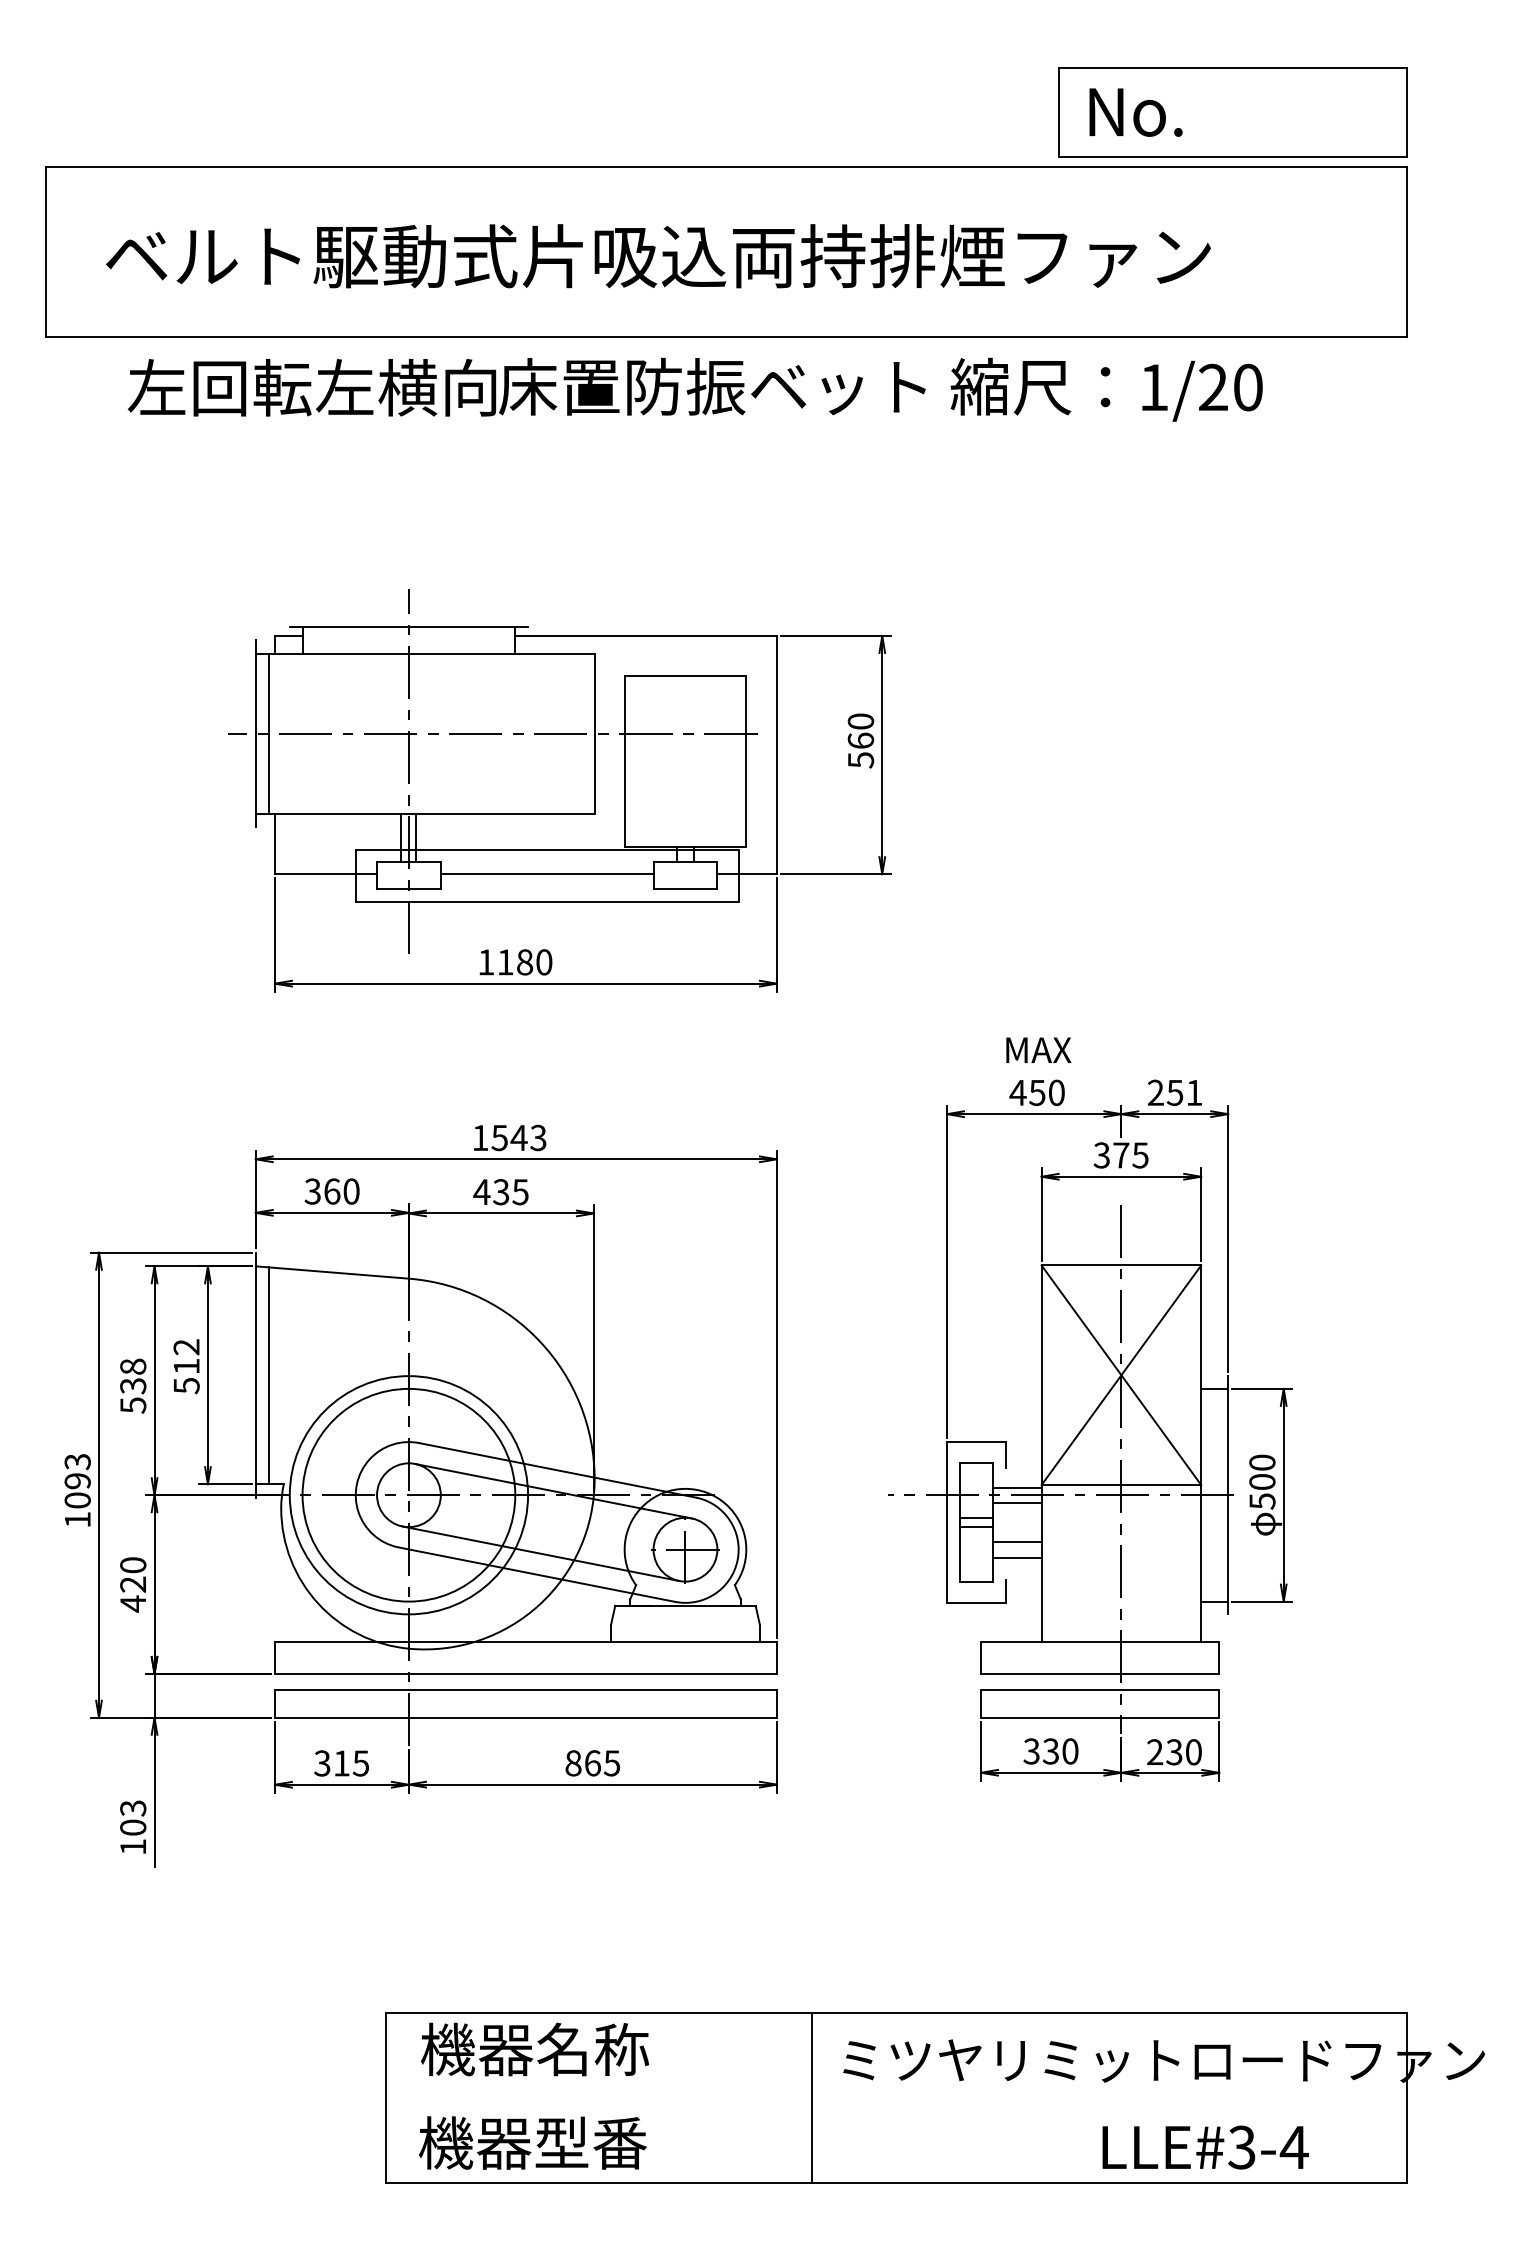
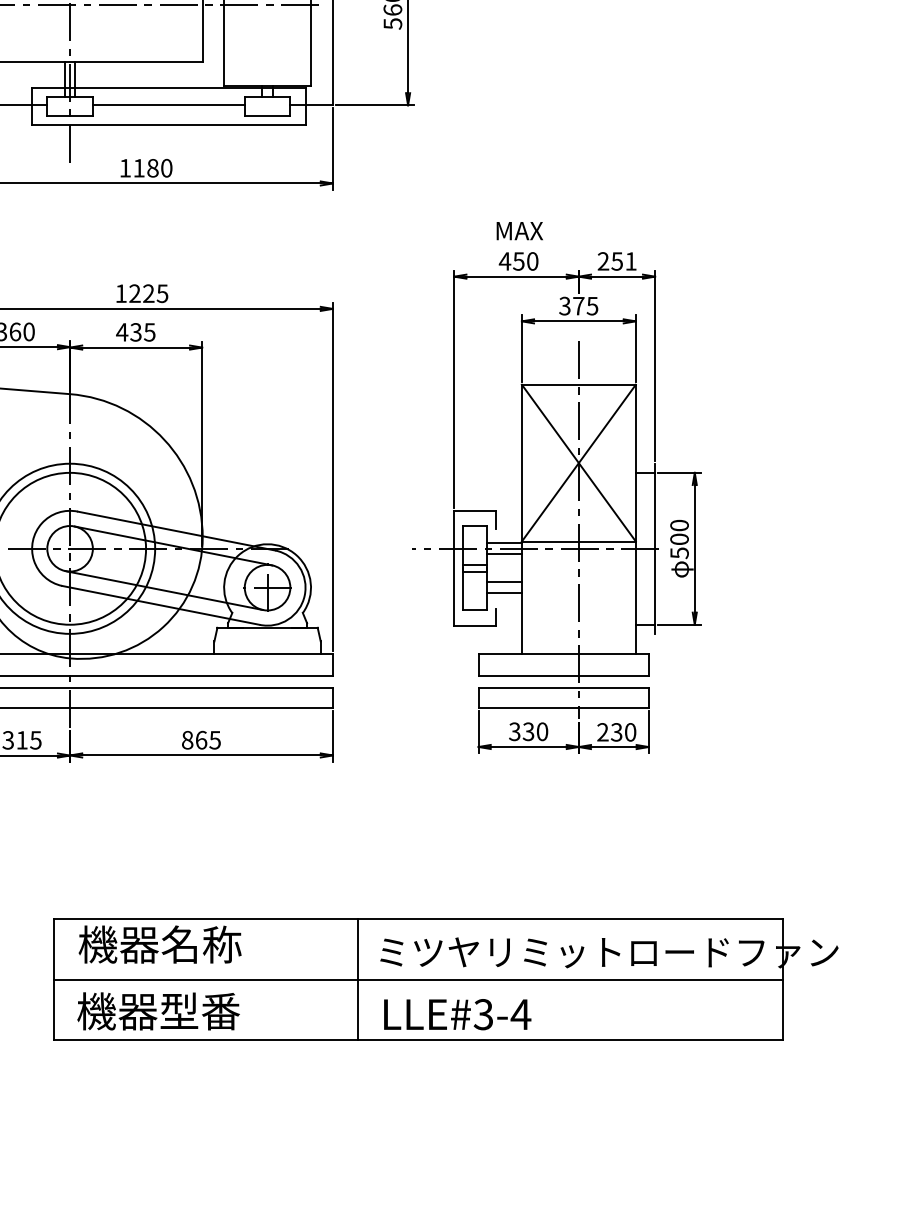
text: (518, 1137) -> (148, 293), 1543 -> 1225
line: (896, 2098) -> (418, 979), added
text: (1205, 2147) -> (457, 1014), moved

